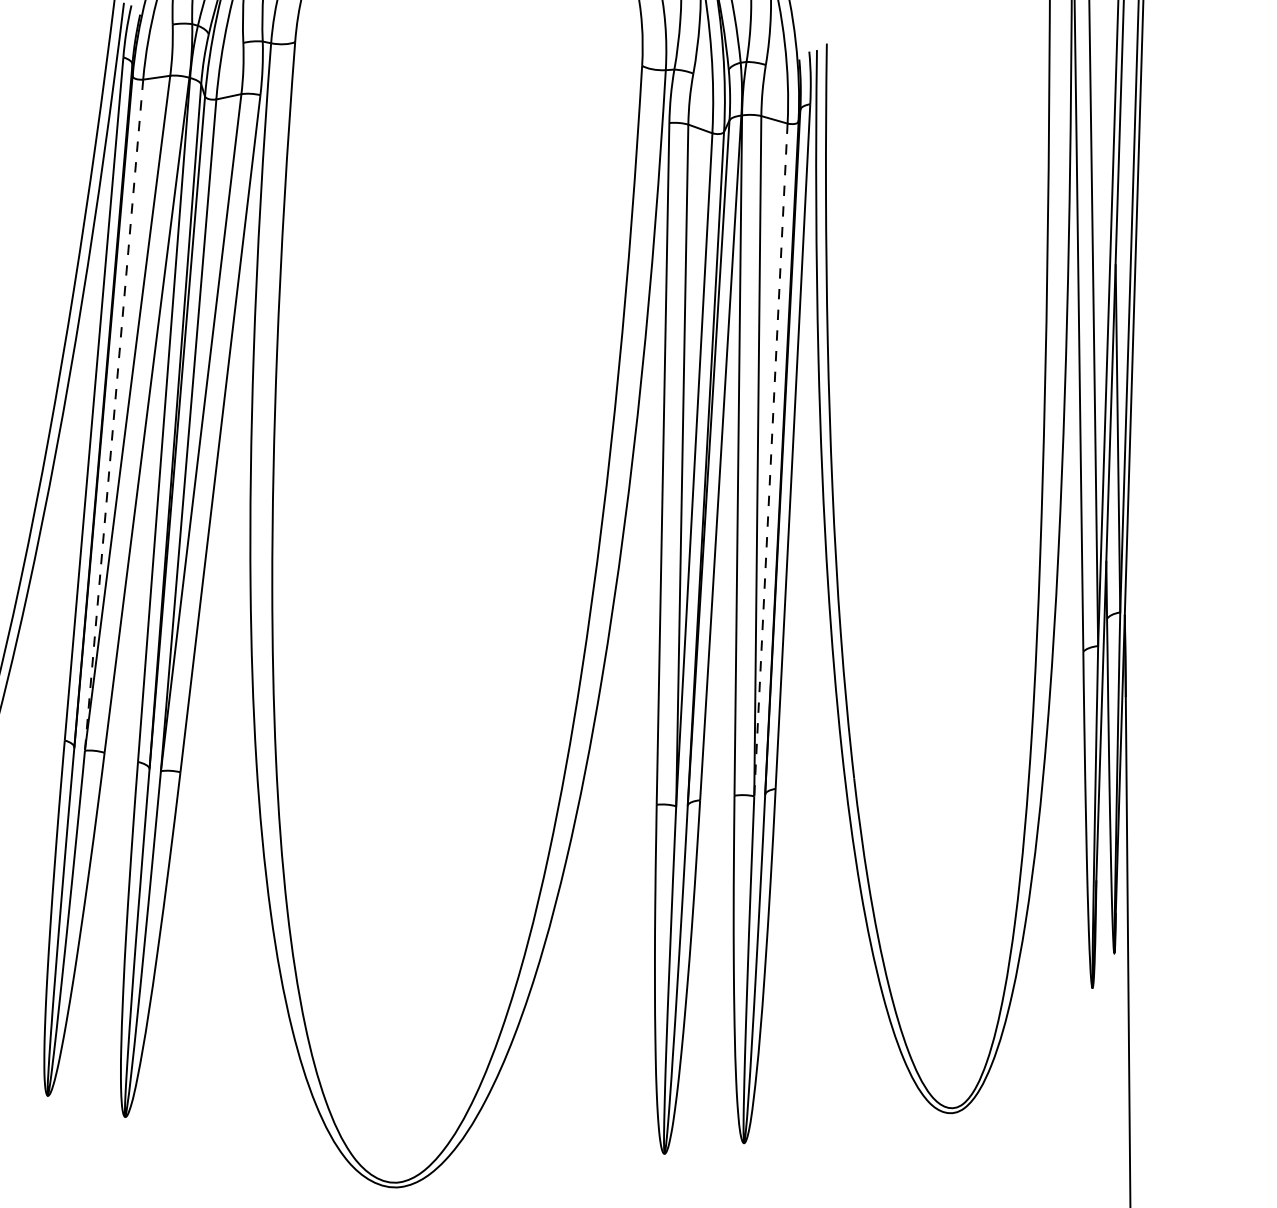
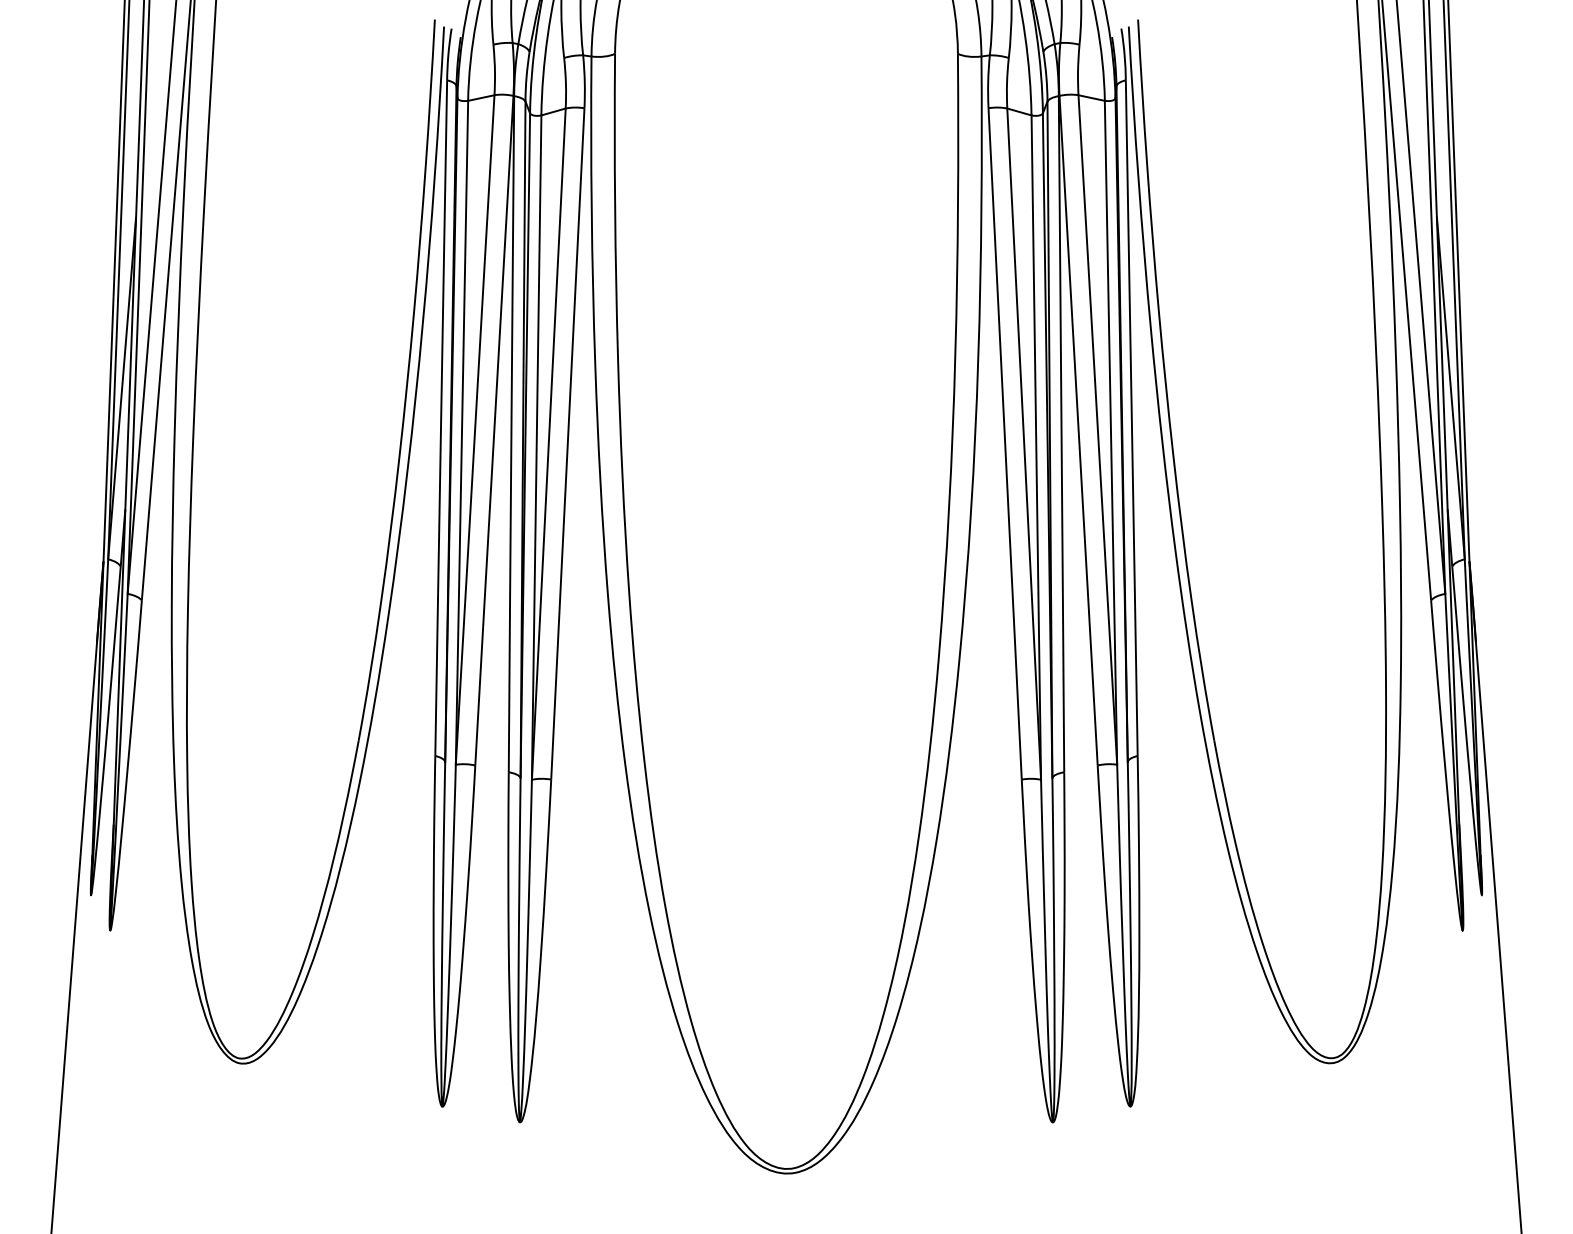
line: (113, 415) -> (461, 433), dashed -> solid
line: (771, 460) -> (1111, 433), dashed -> solid

